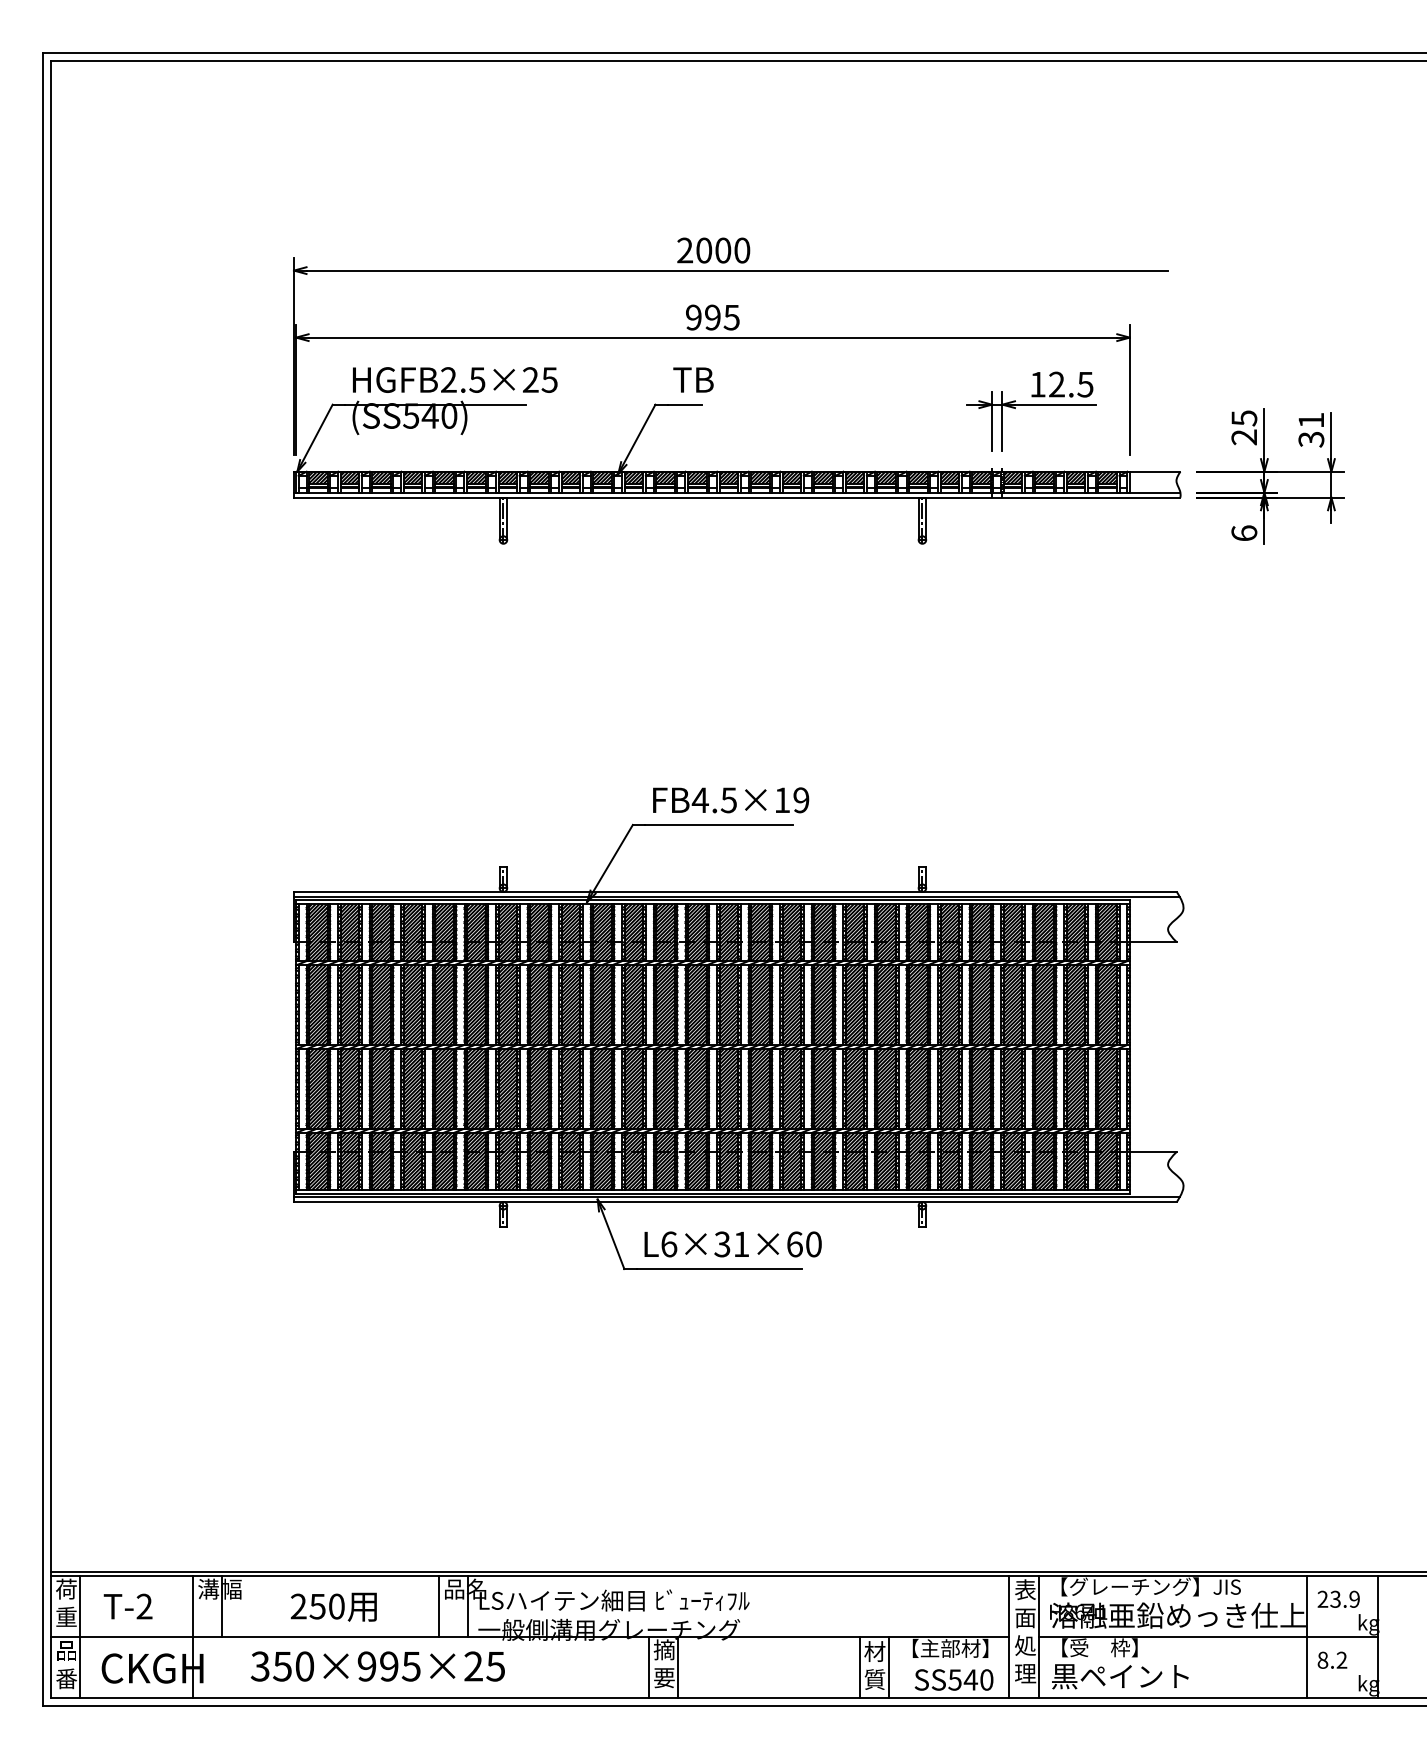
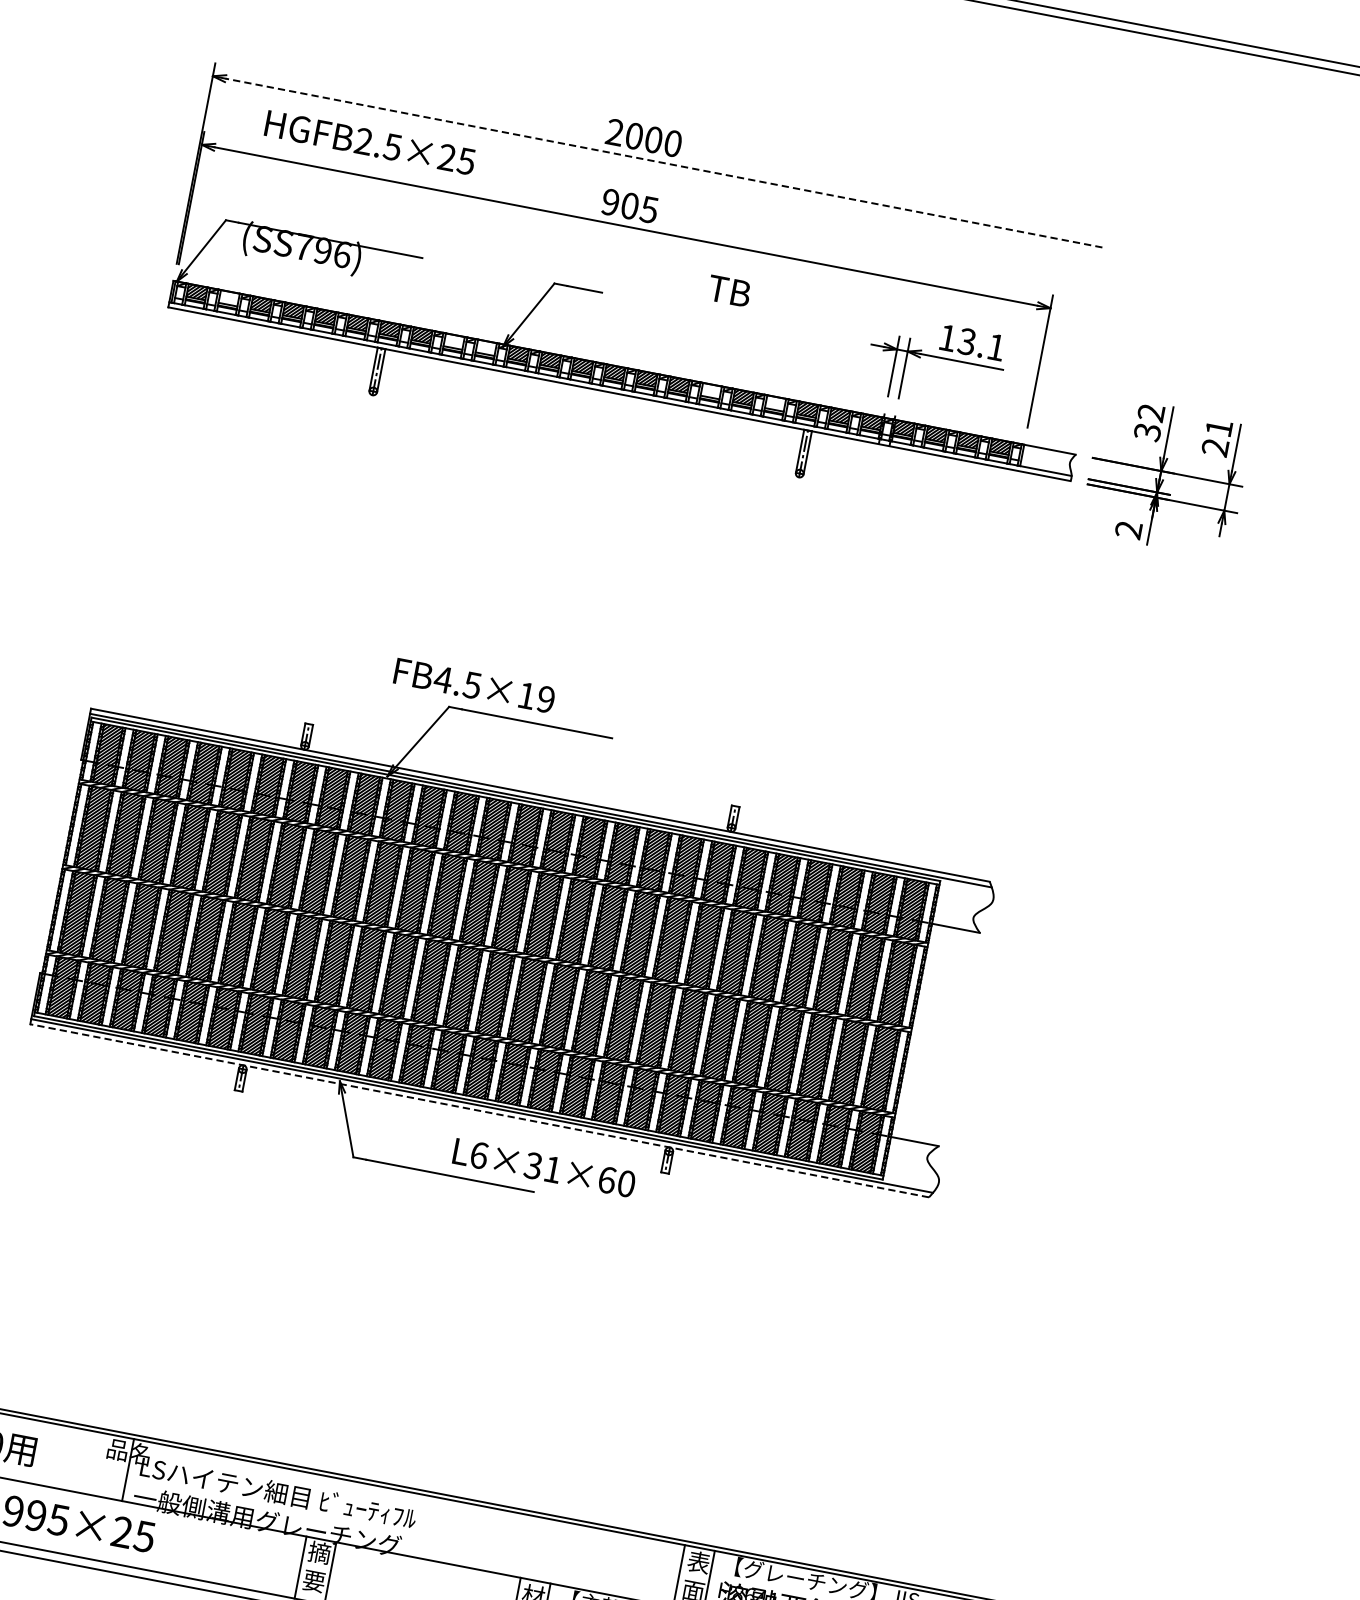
line: (737, 270) -> (664, 163), solid -> dashed
text: (712, 317) -> (629, 205), 995 -> 905
text: (455, 379) -> (370, 142), moved
text: (693, 379) -> (729, 290), moved
text: (1070, 384) -> (980, 344), 12.5 -> 13.1
text: (430, 415) -> (323, 250), (SS540) -> (SS796)
text: (1244, 427) -> (1149, 422), 25 -> 32
text: (1311, 439) -> (1215, 447), 31 -> 21
hatch: (349, 477) -> (228, 297), removed
hatch: (570, 477) -> (453, 340), removed
hatch: (602, 477) -> (486, 347), removed
hatch: (823, 477) -> (711, 390), removed
hatch: (886, 477) -> (775, 402), removed
text: (1244, 533) -> (1128, 530), 6 -> 2
text: (731, 800) -> (474, 686), moved
line: (734, 1202) -> (478, 1111), solid -> dashed
text: (732, 1244) -> (543, 1167), moved
line: (438, 1606) -> (98, 1464), removed

